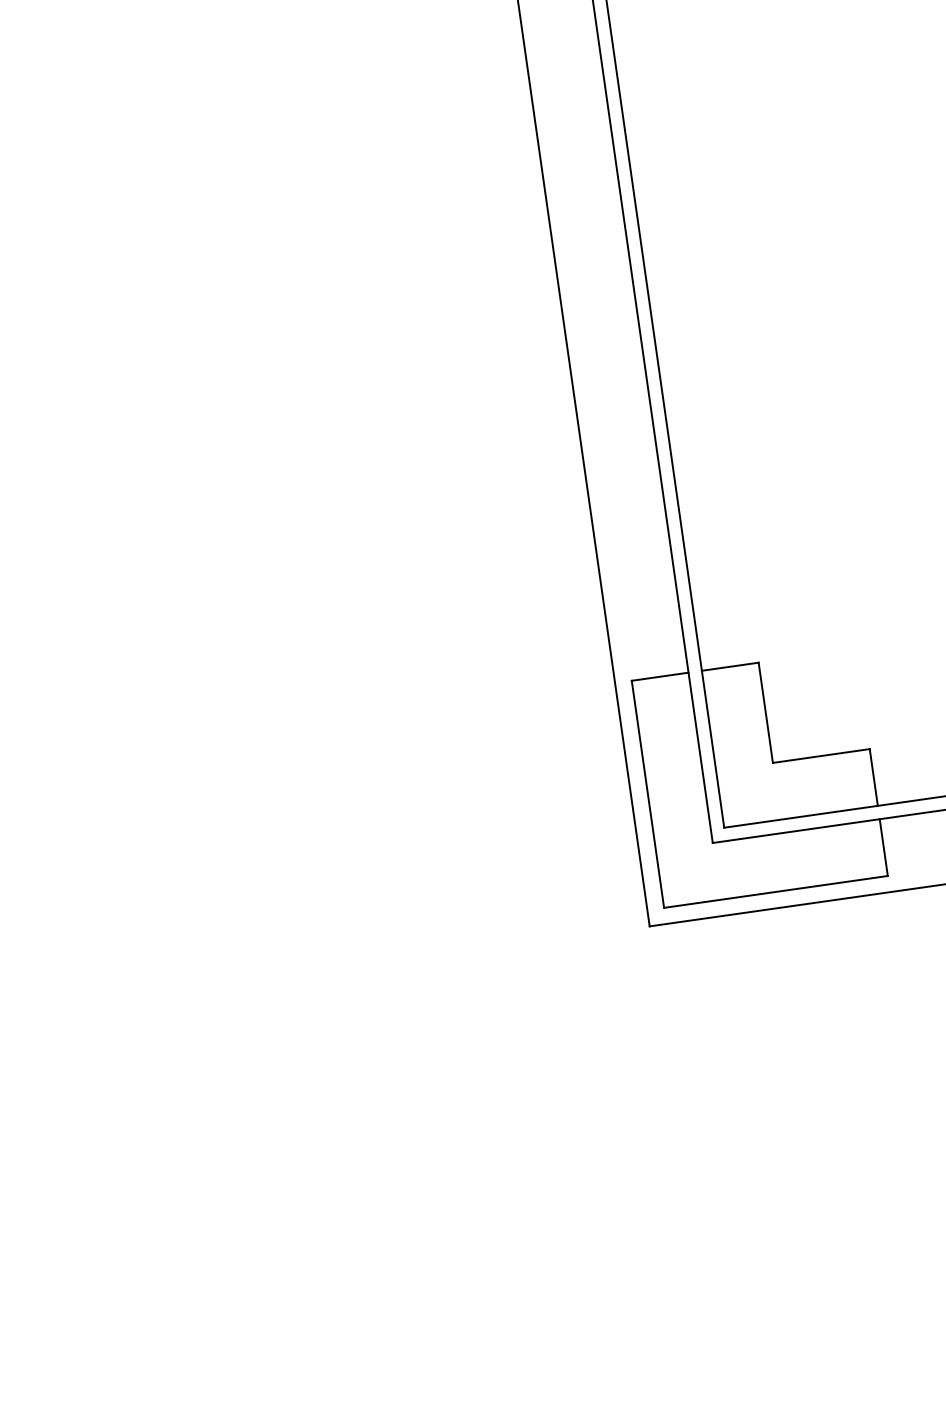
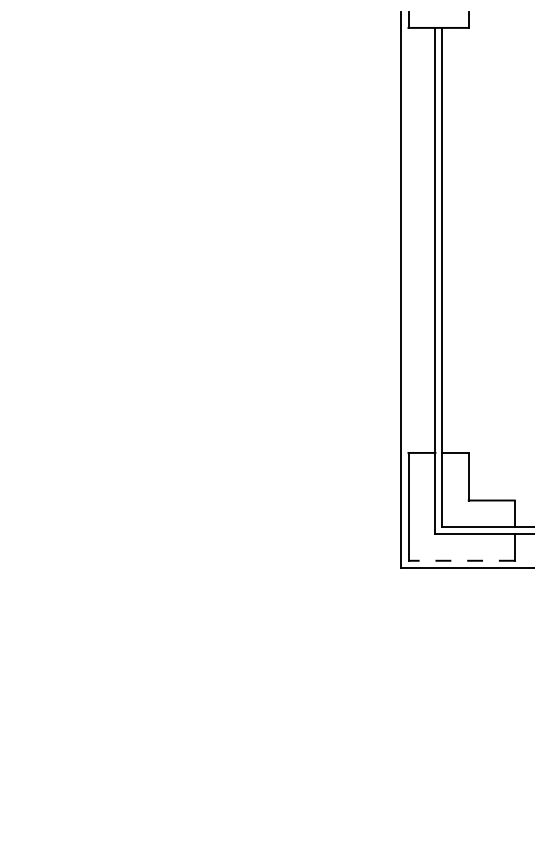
line: (775, 891) -> (461, 560), solid -> dashed

